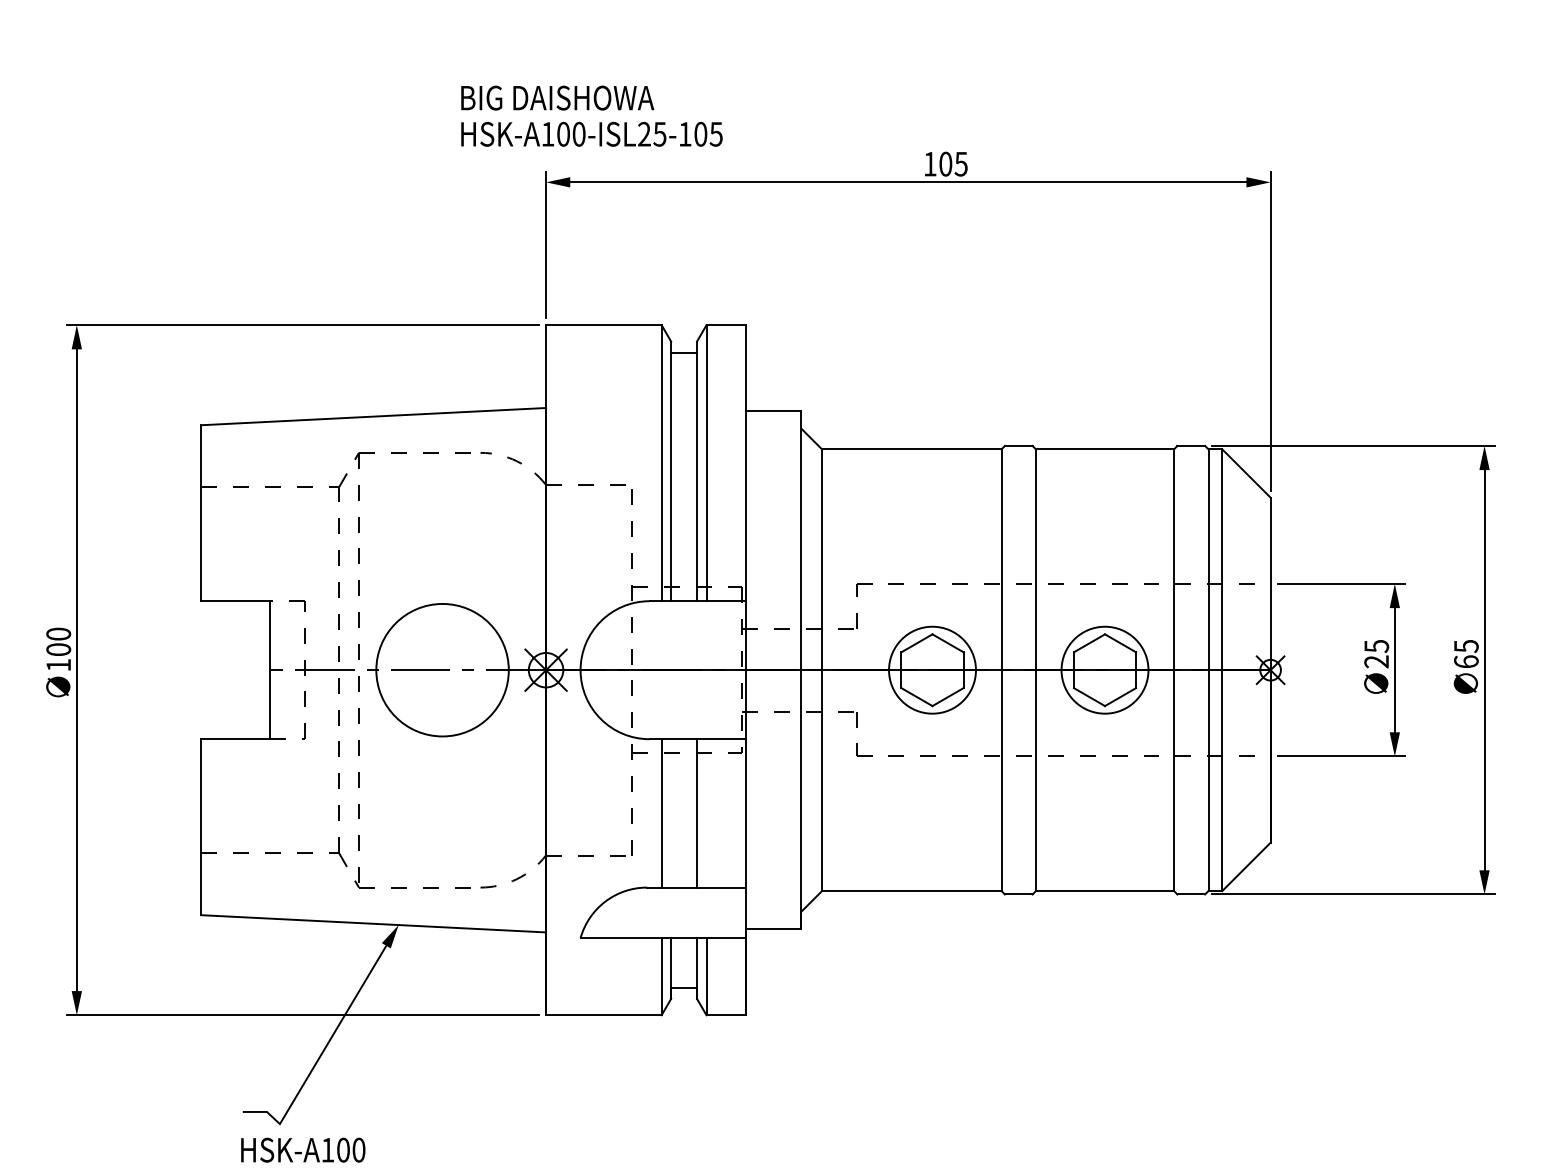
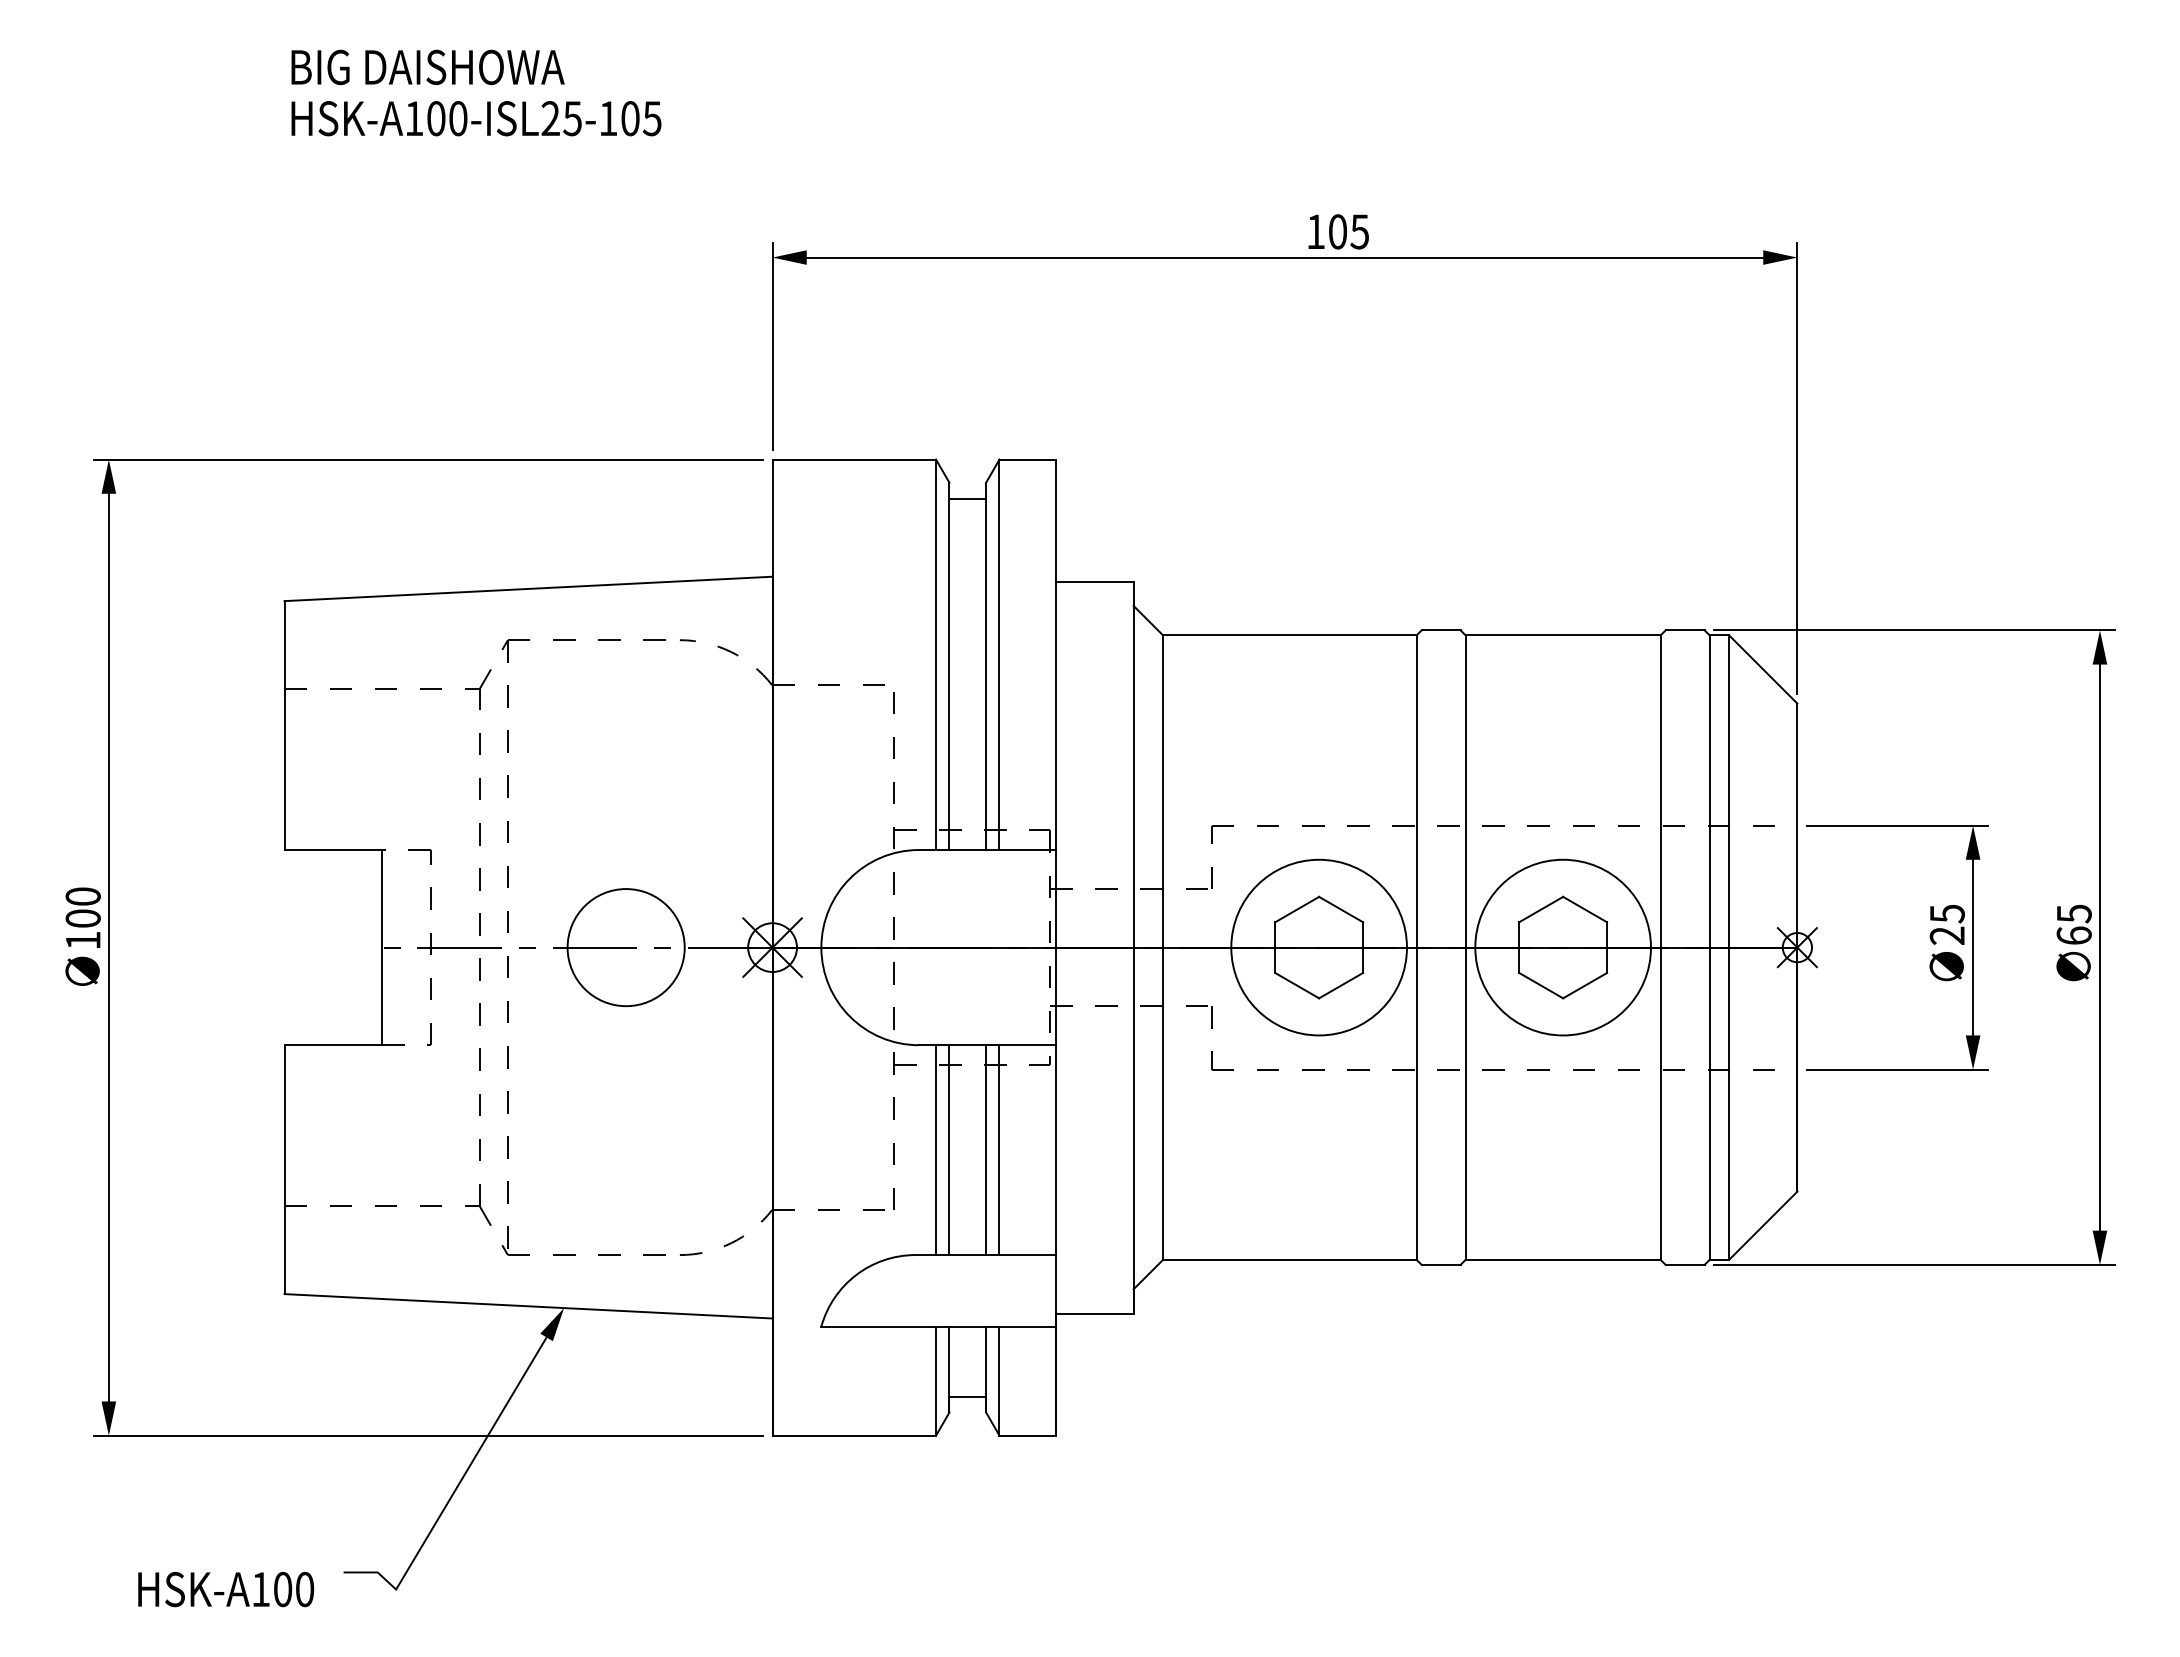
text: (591, 115) -> (476, 92), moved
circle: (442, 670) -> (625, 947), size x0.62
circle: (932, 670) -> (1318, 947), size x1.43
circle: (1104, 670) -> (1562, 947), size x1.43
line: (671, 813) -> (949, 1150), added
line: (706, 813) -> (999, 1150), added
text: (303, 1150) -> (226, 1589), moved

